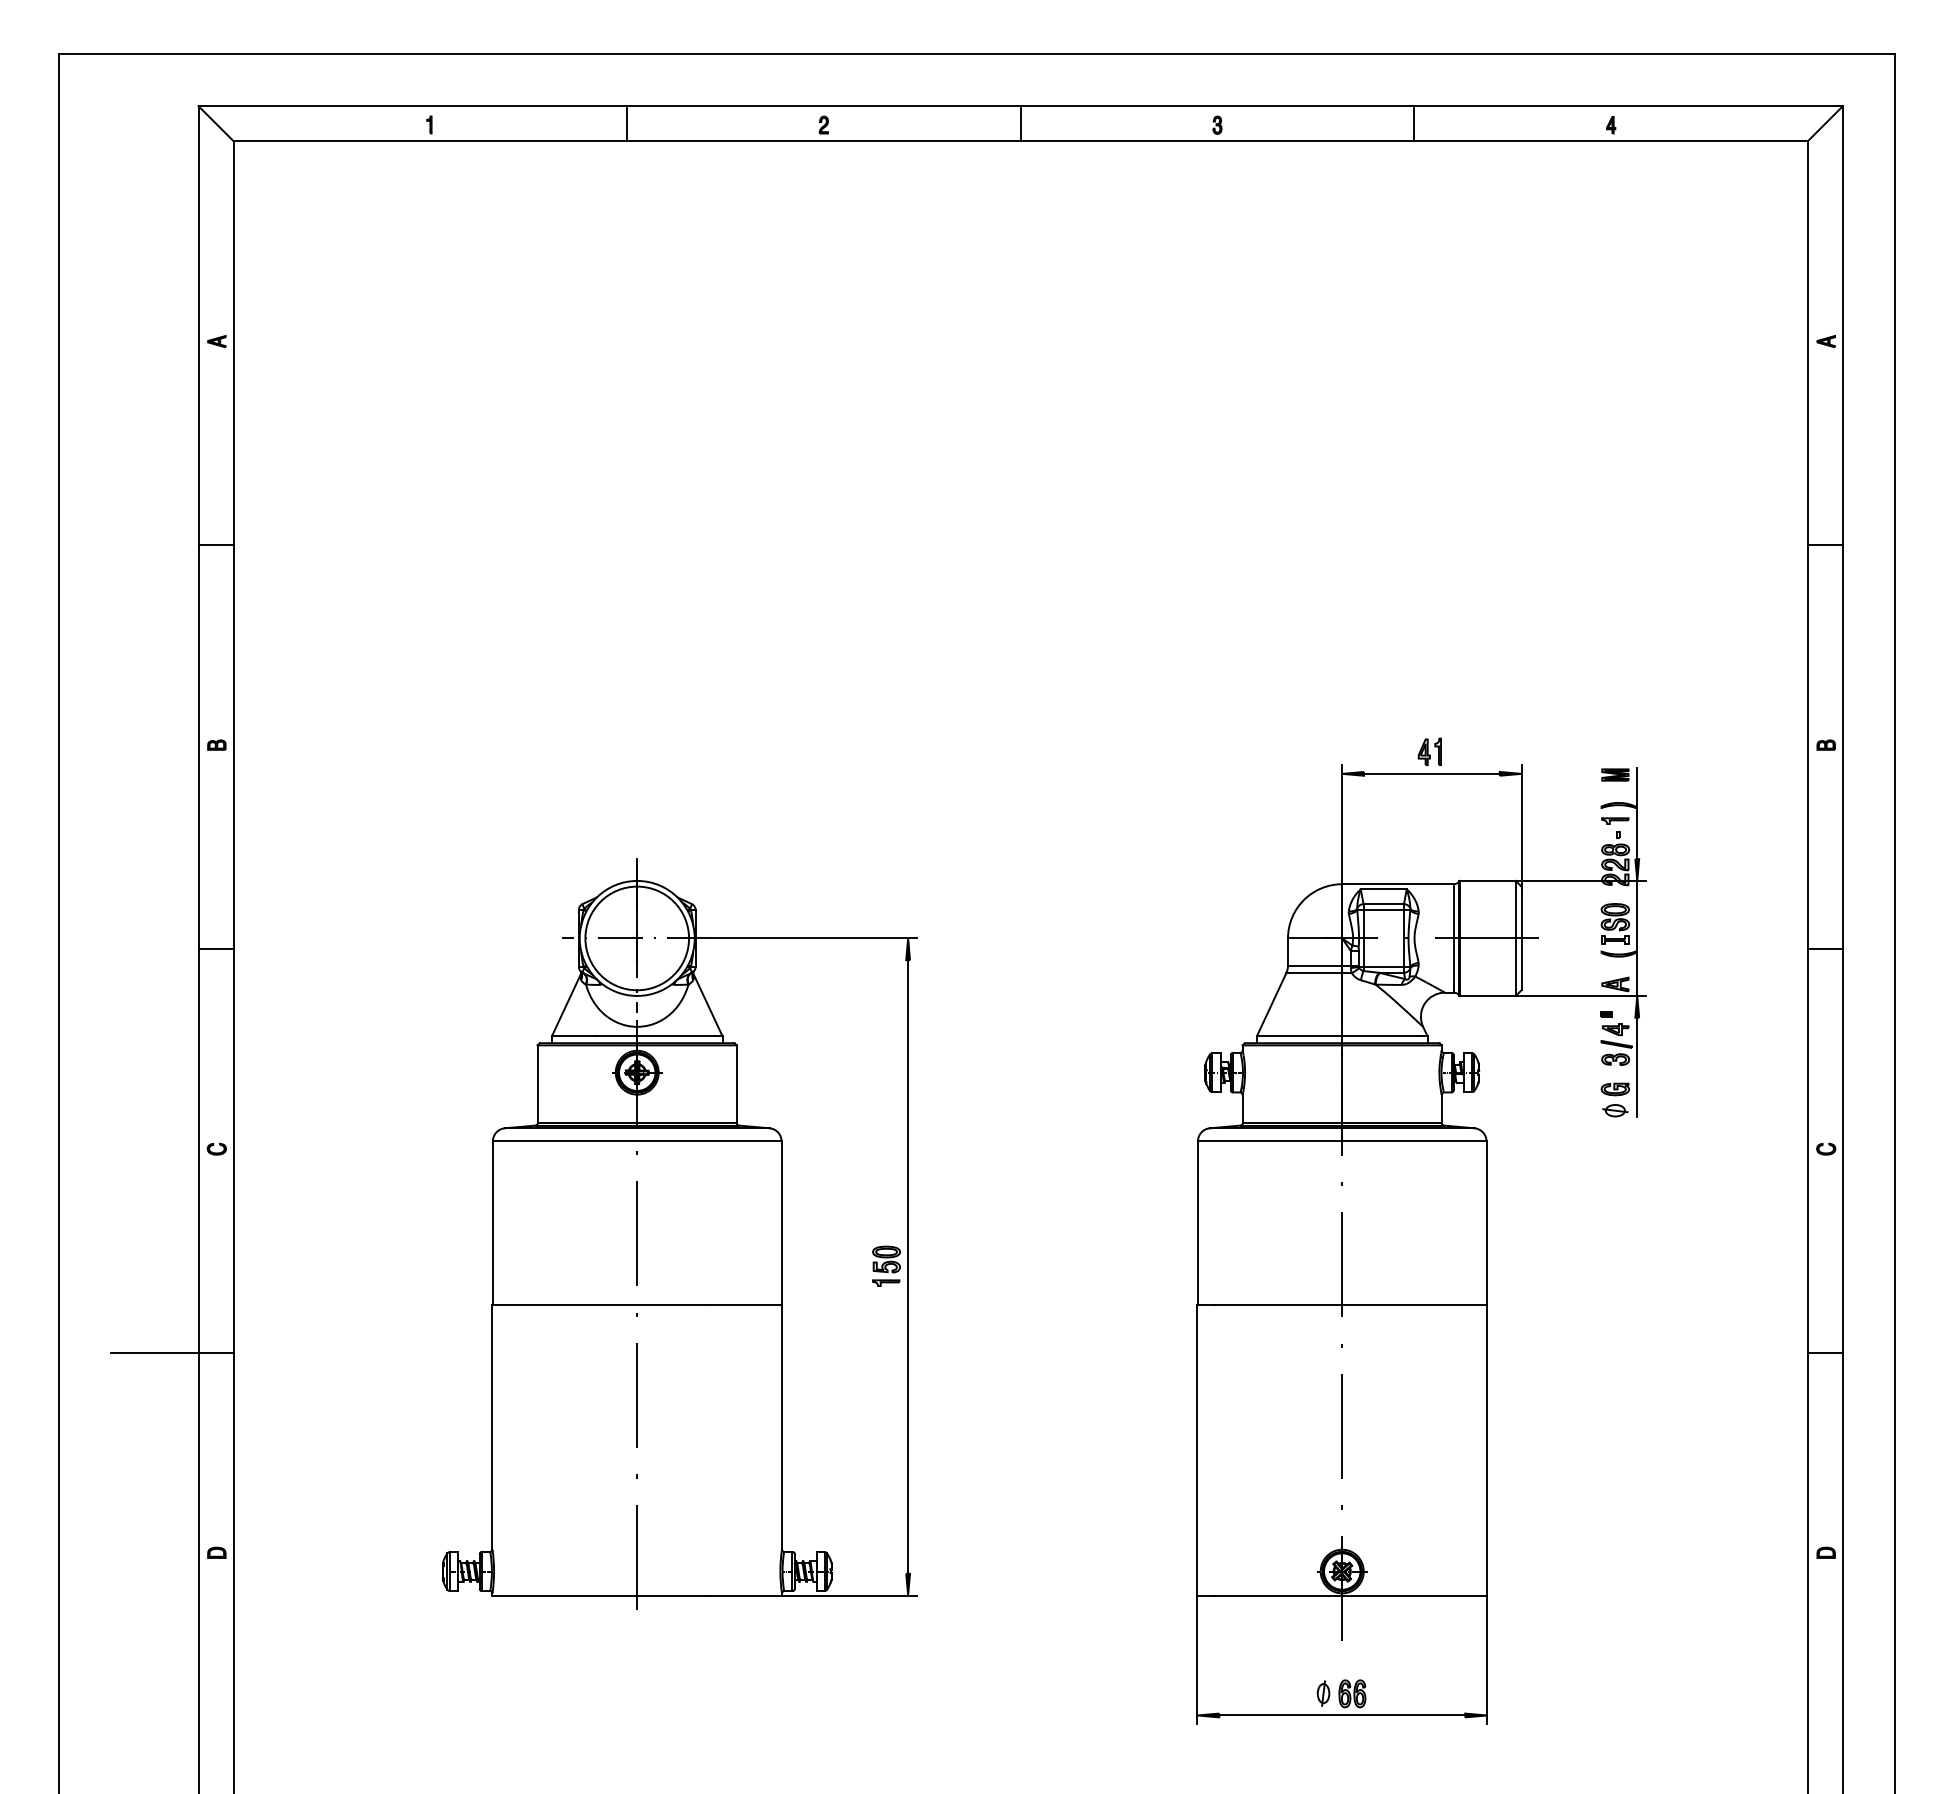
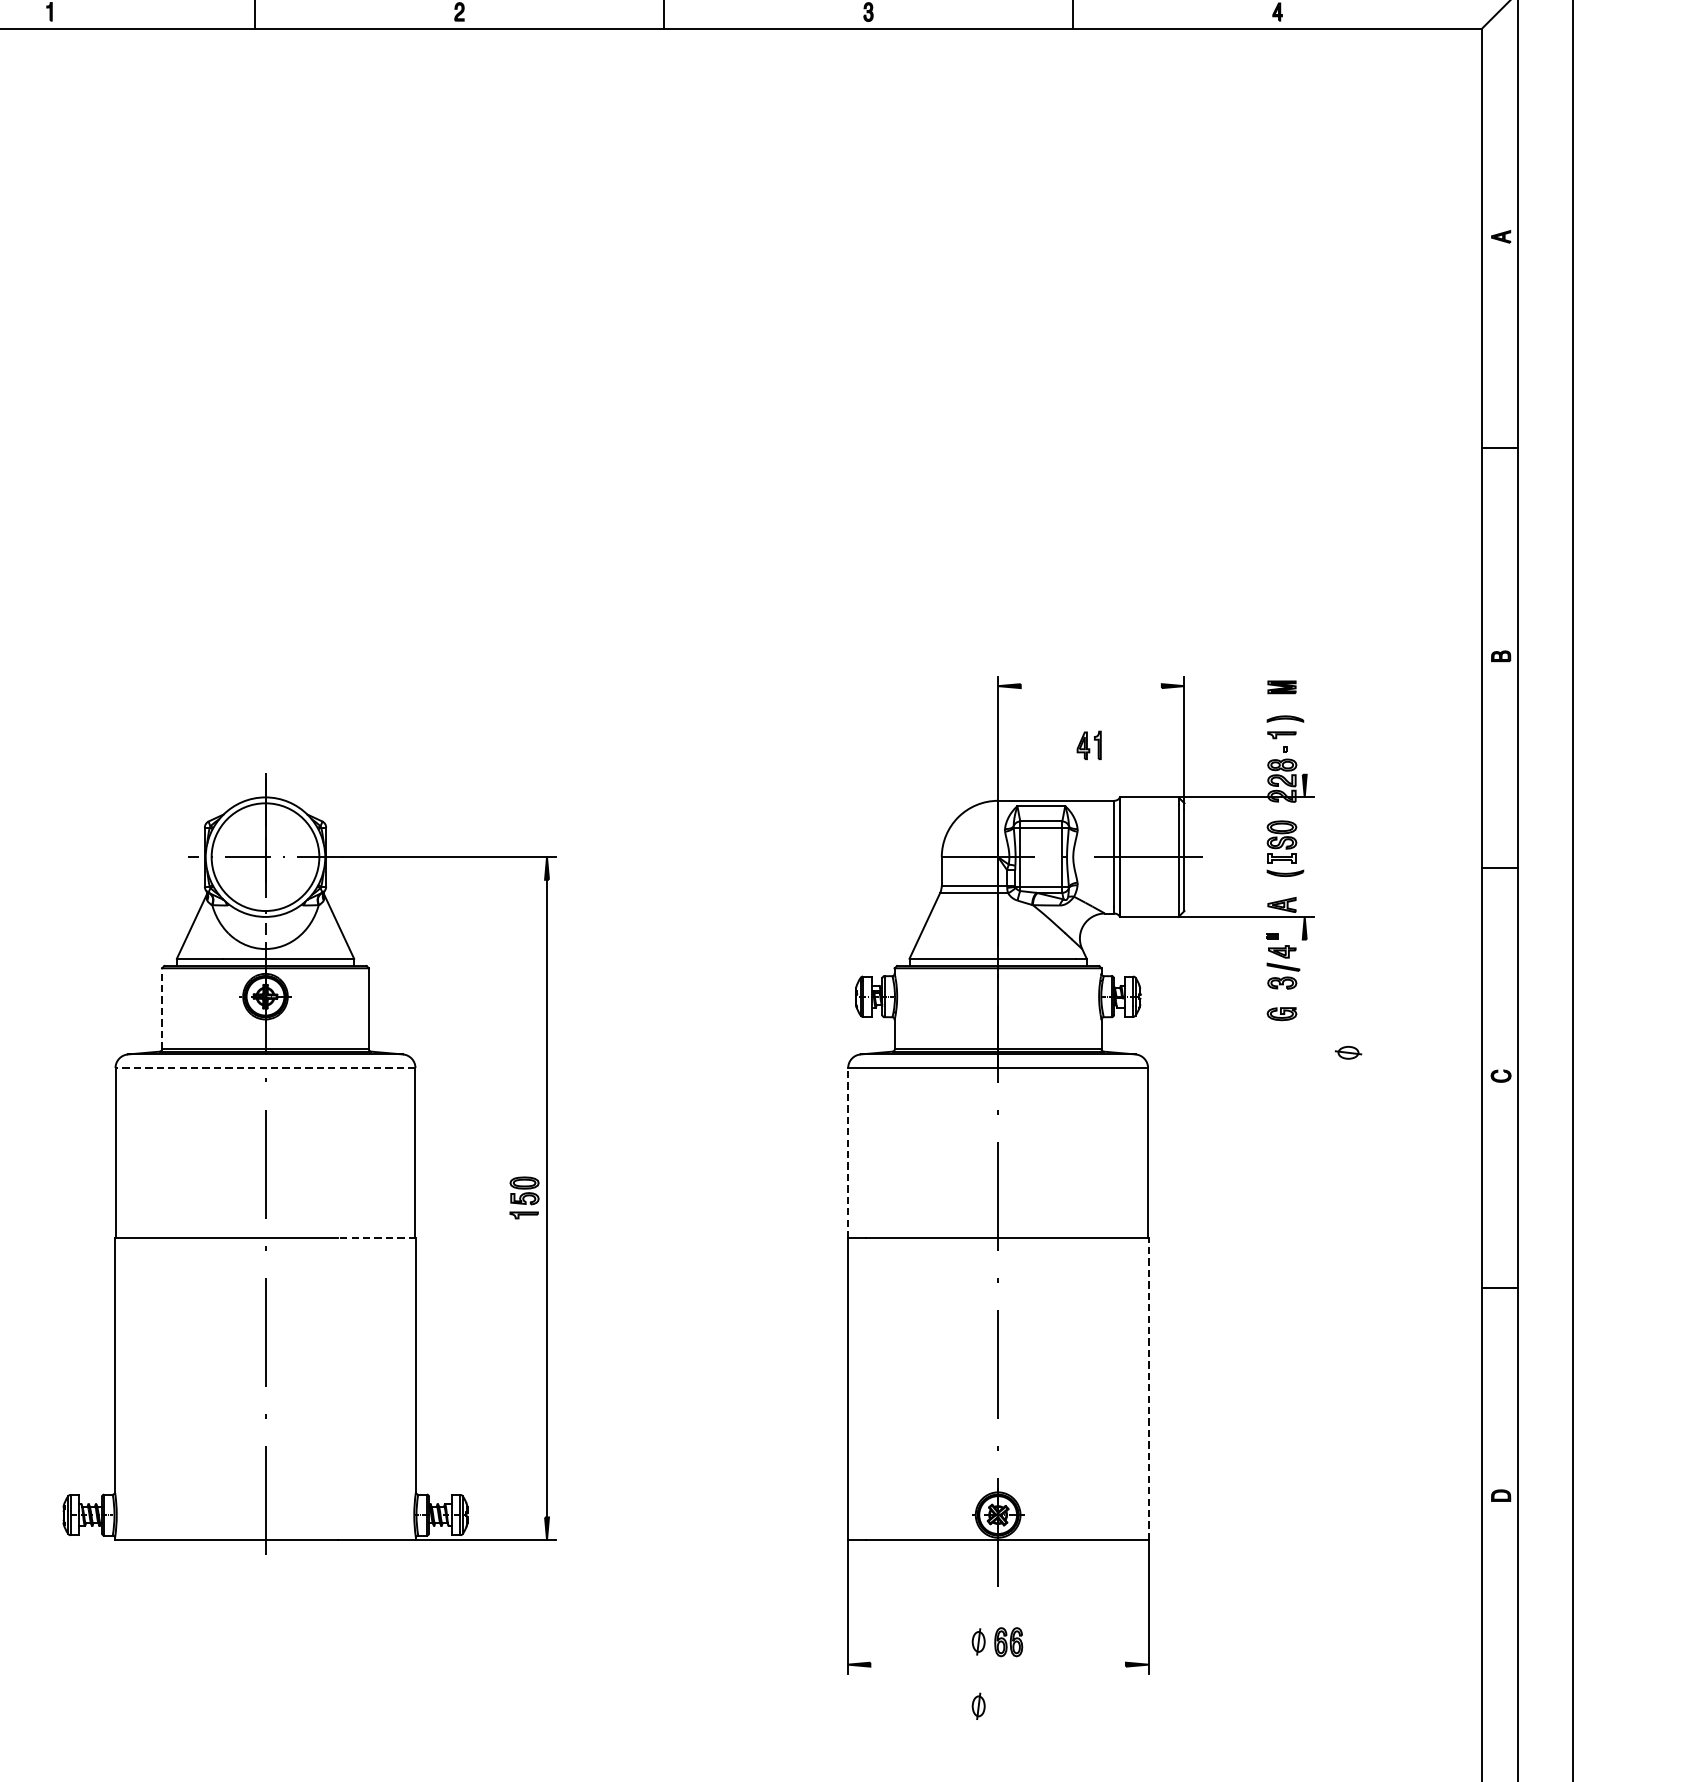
part: (1429, 751) -> (1088, 744), moved
line: (1431, 773) -> (1090, 685), removed
line: (1637, 813) -> (1304, 727), removed
line: (1637, 937) -> (1304, 856), removed
line: (1637, 1066) -> (1304, 990), removed
line: (537, 1083) -> (161, 1007), solid -> dashed
part: (1615, 1110) -> (1348, 1052), moved
line: (636, 1141) -> (264, 1068), solid -> dashed
line: (1197, 1223) -> (847, 1153), solid -> dashed
line: (744, 1305) -> (376, 1238), solid -> dashed
line: (1486, 1449) -> (1148, 1388), solid -> dashed
line: (1342, 1715) -> (998, 1664), removed
part: (1323, 1755) -> (978, 1706), added

